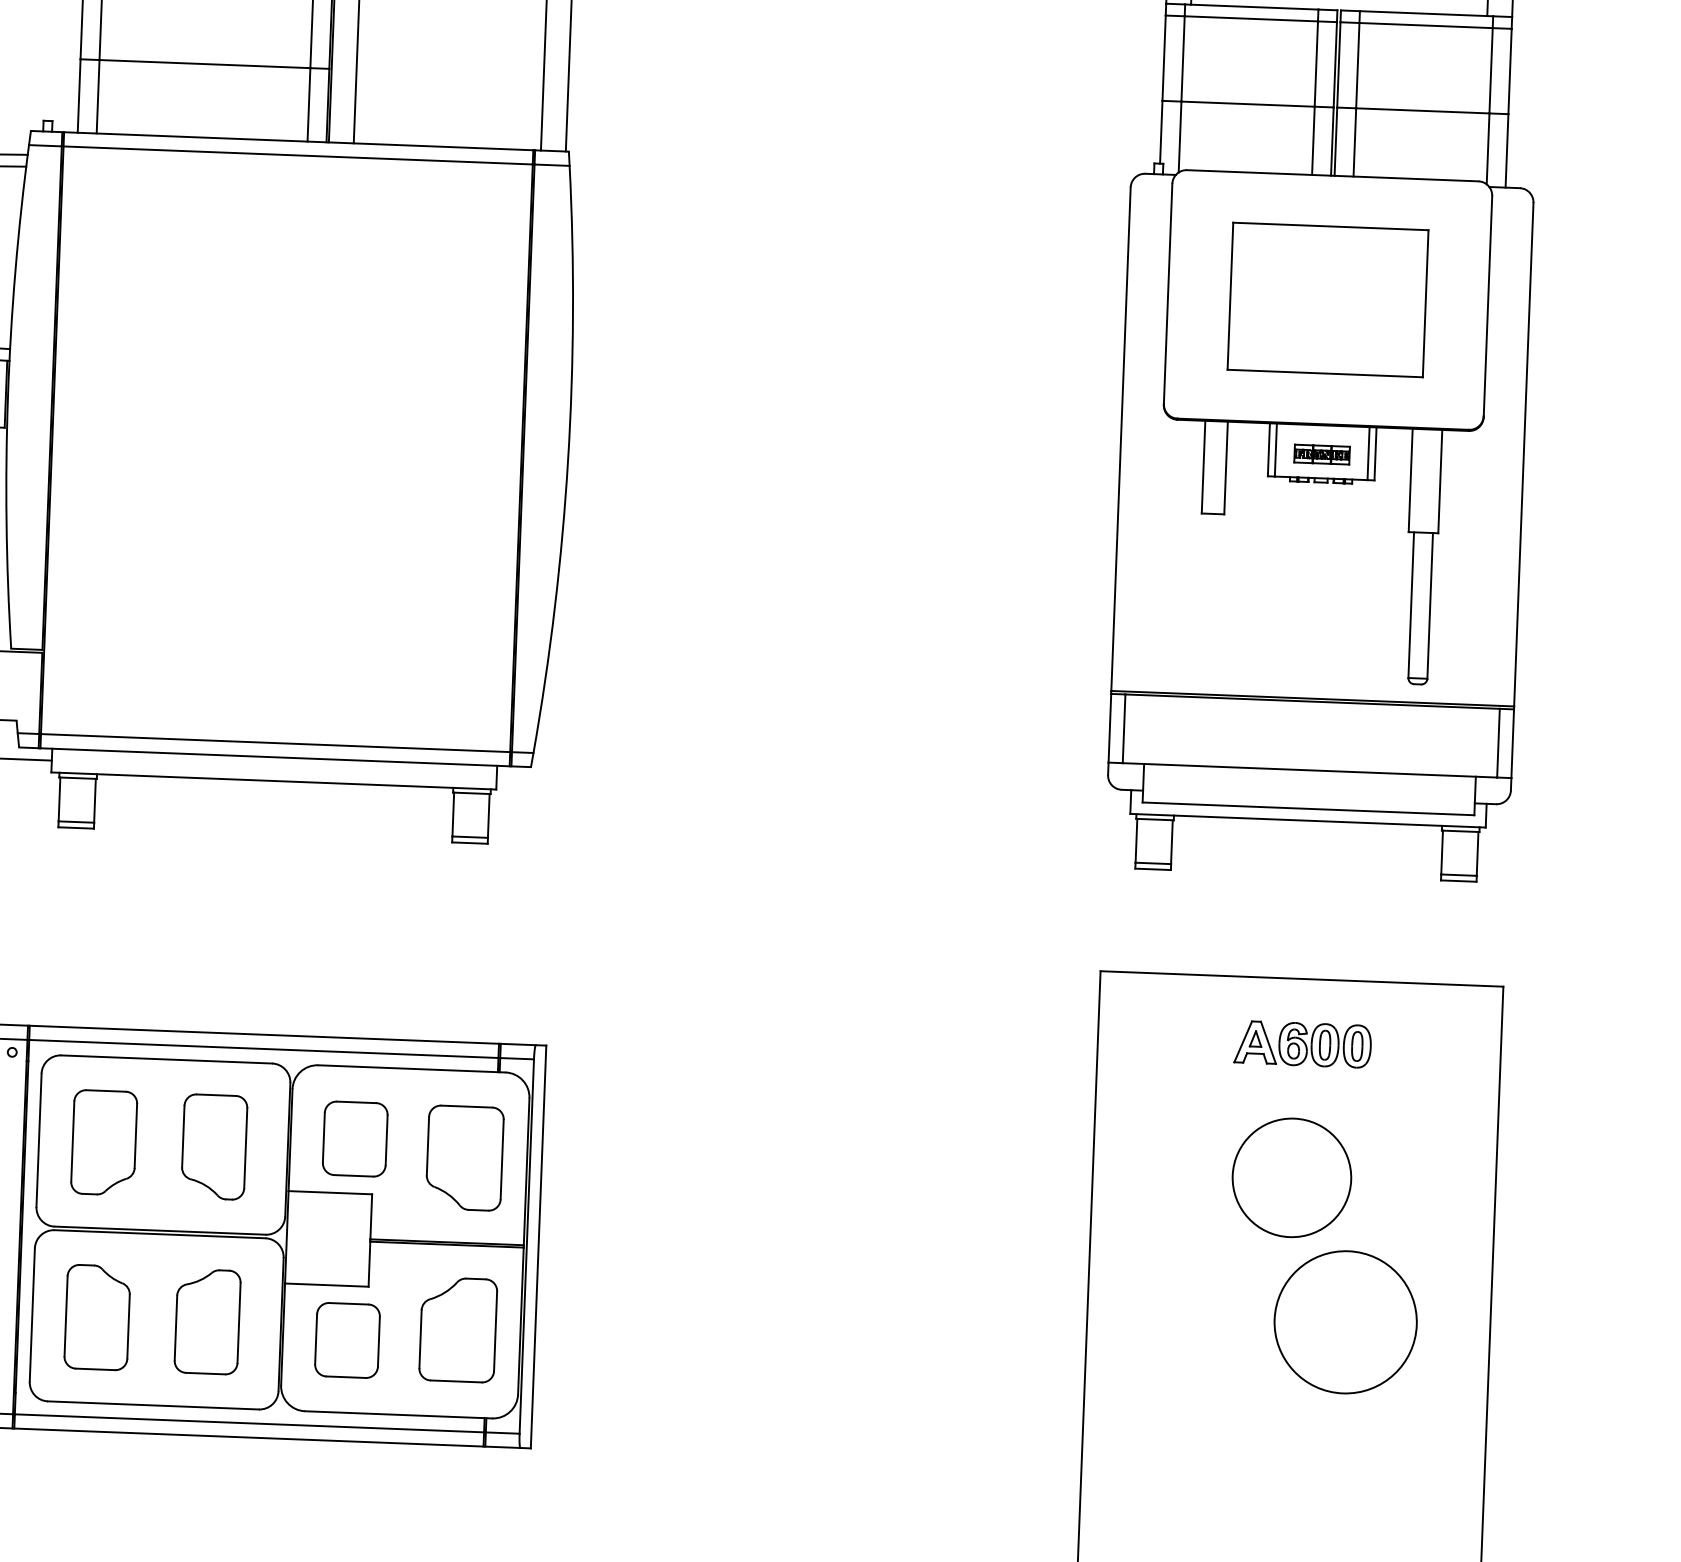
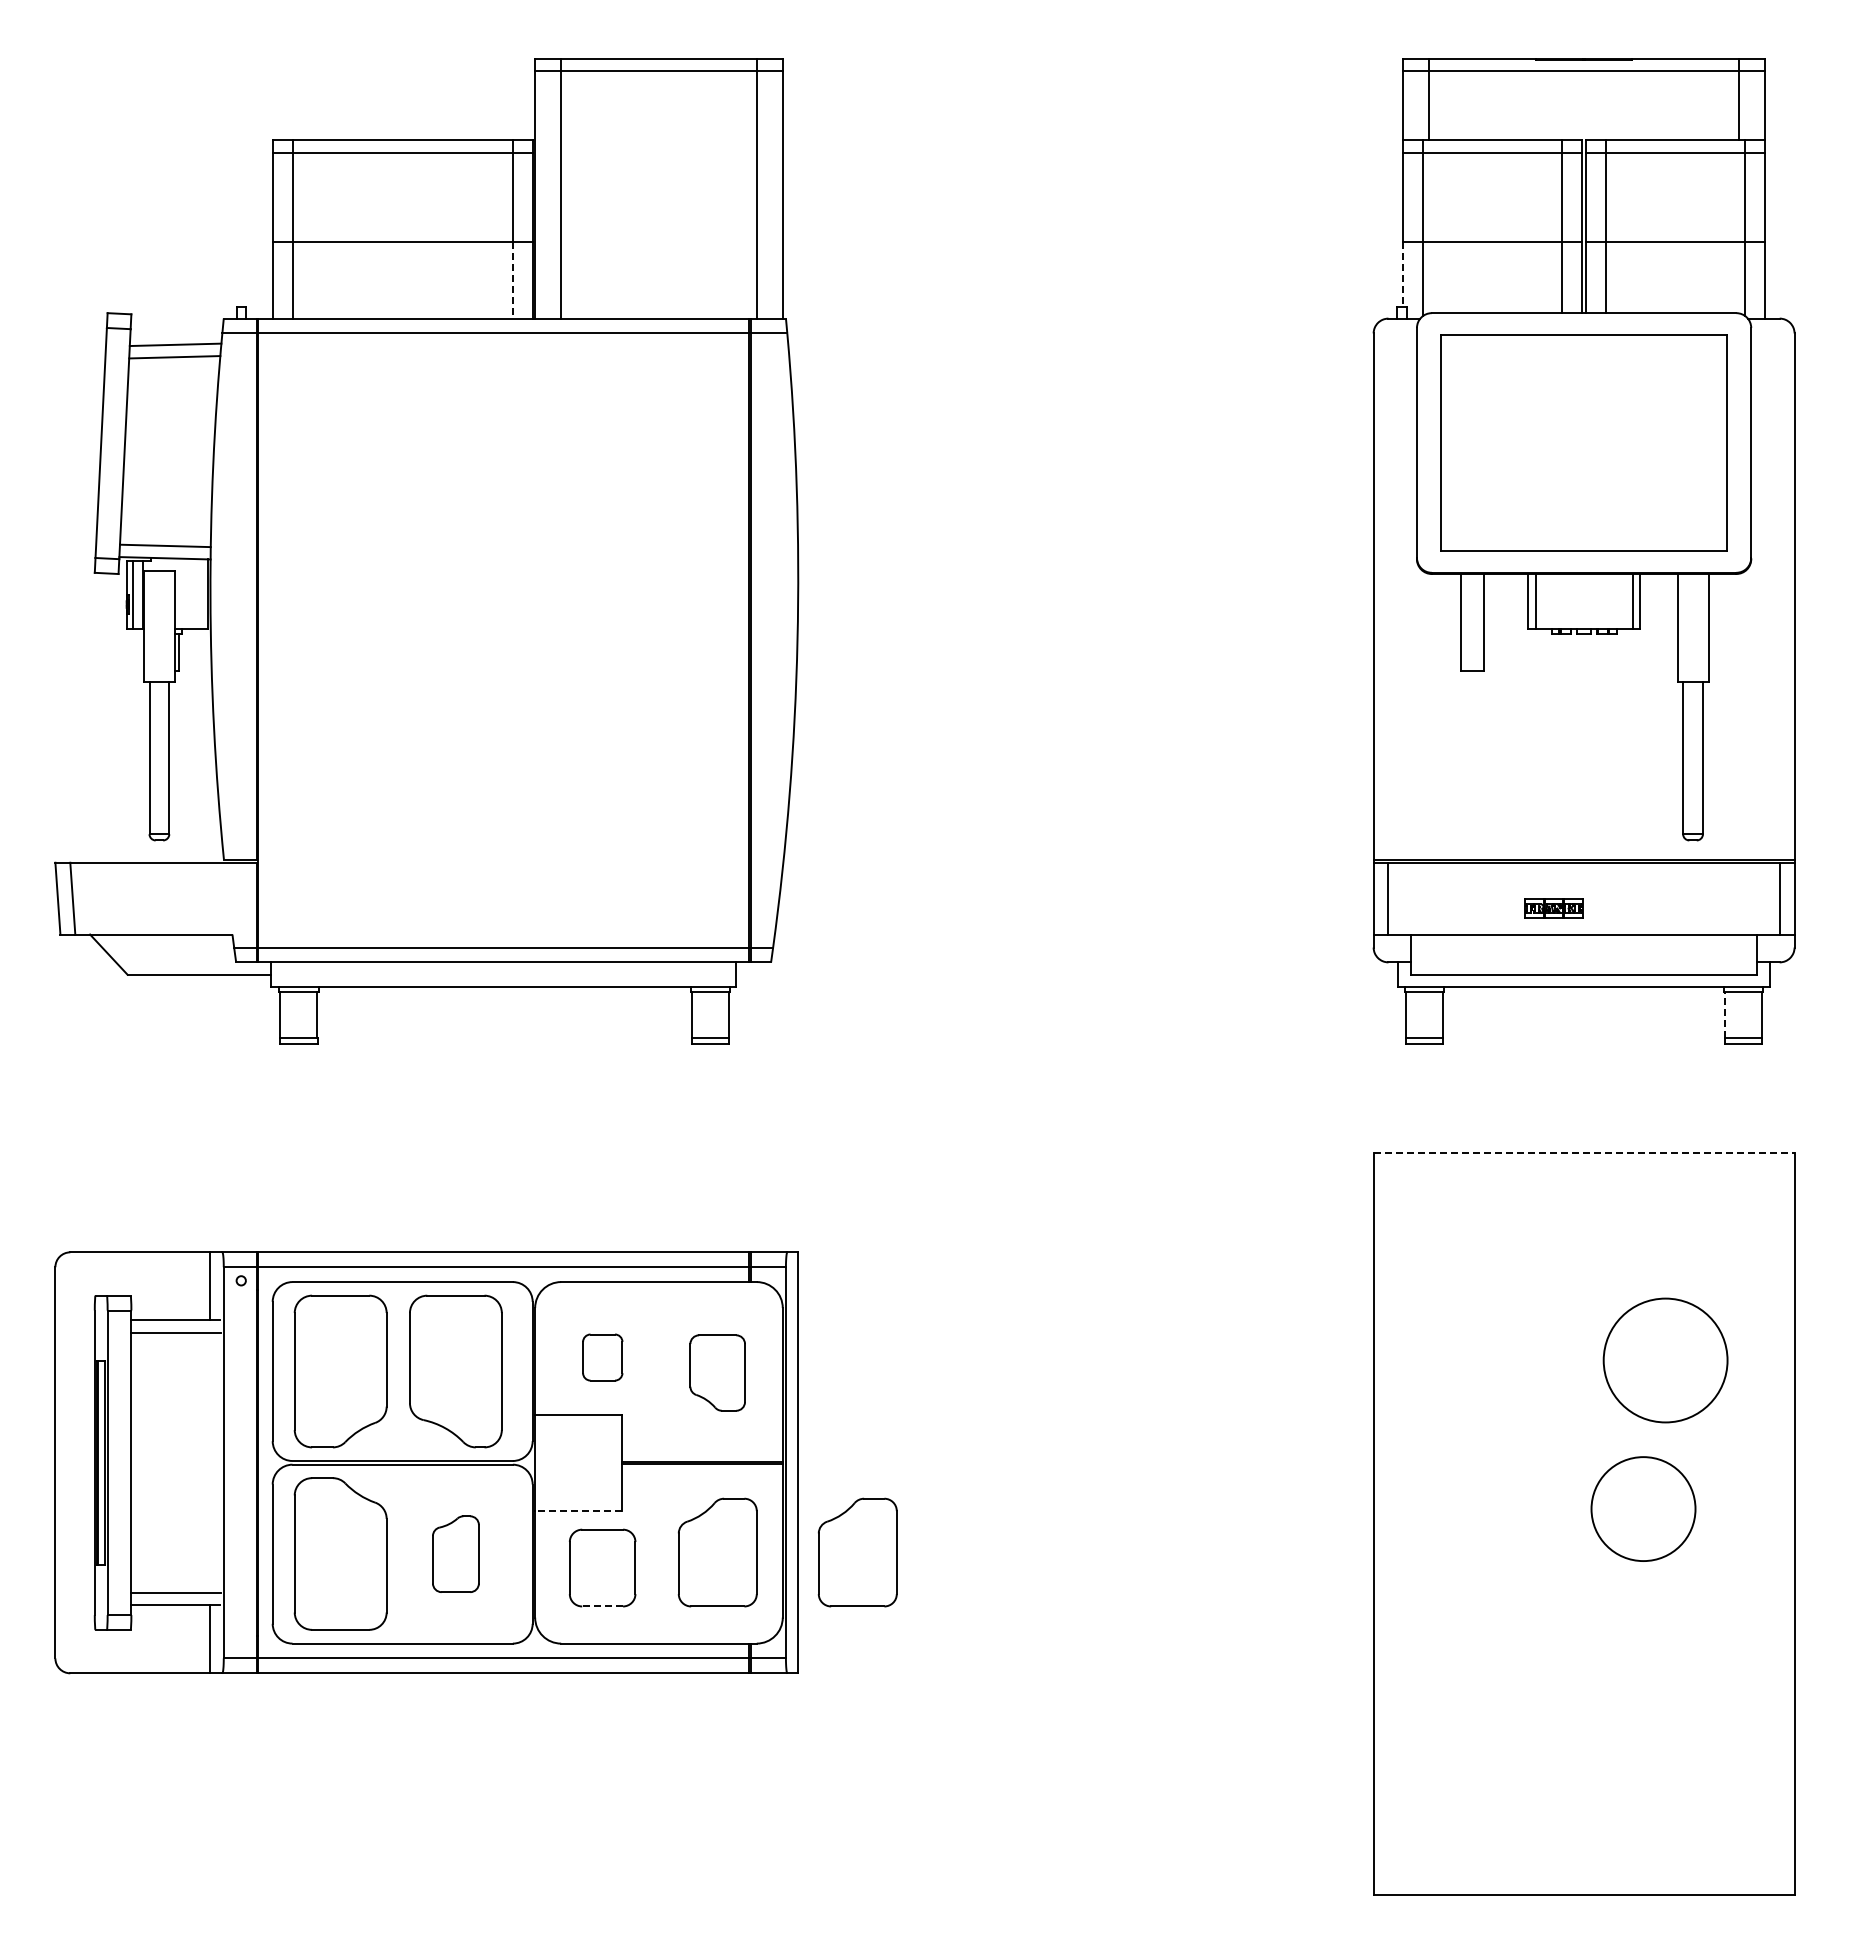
line: (308, 105) -> (512, 280), solid -> dashed
line: (1161, 132) -> (1403, 274), solid -> dashed
part: (1327, 299) -> (1583, 442), size x1.4
part: (1321, 454) -> (1553, 908), moved
line: (1442, 853) -> (1725, 1015), solid -> dashed
line: (1302, 978) -> (1584, 1152), solid -> dashed
part: (1302, 1044) -> (1587, 1220), removed
part: (355, 1138) -> (602, 1357), size x0.6
part: (103, 1142) -> (340, 1371), size x1.4
part: (213, 1146) -> (455, 1371), size x1.4
part: (464, 1157) -> (717, 1372), size x0.7
circle: (1291, 1177) -> (1665, 1360), moved
line: (326, 1285) -> (578, 1511), solid -> dashed
part: (97, 1317) -> (340, 1554), size x1.4
circle: (1345, 1321) -> (1643, 1508), size x0.7
part: (207, 1322) -> (455, 1554), size x0.7
part: (591, 1334) -> (857, 1552), added
line: (345, 1377) -> (602, 1606), solid -> dashed

